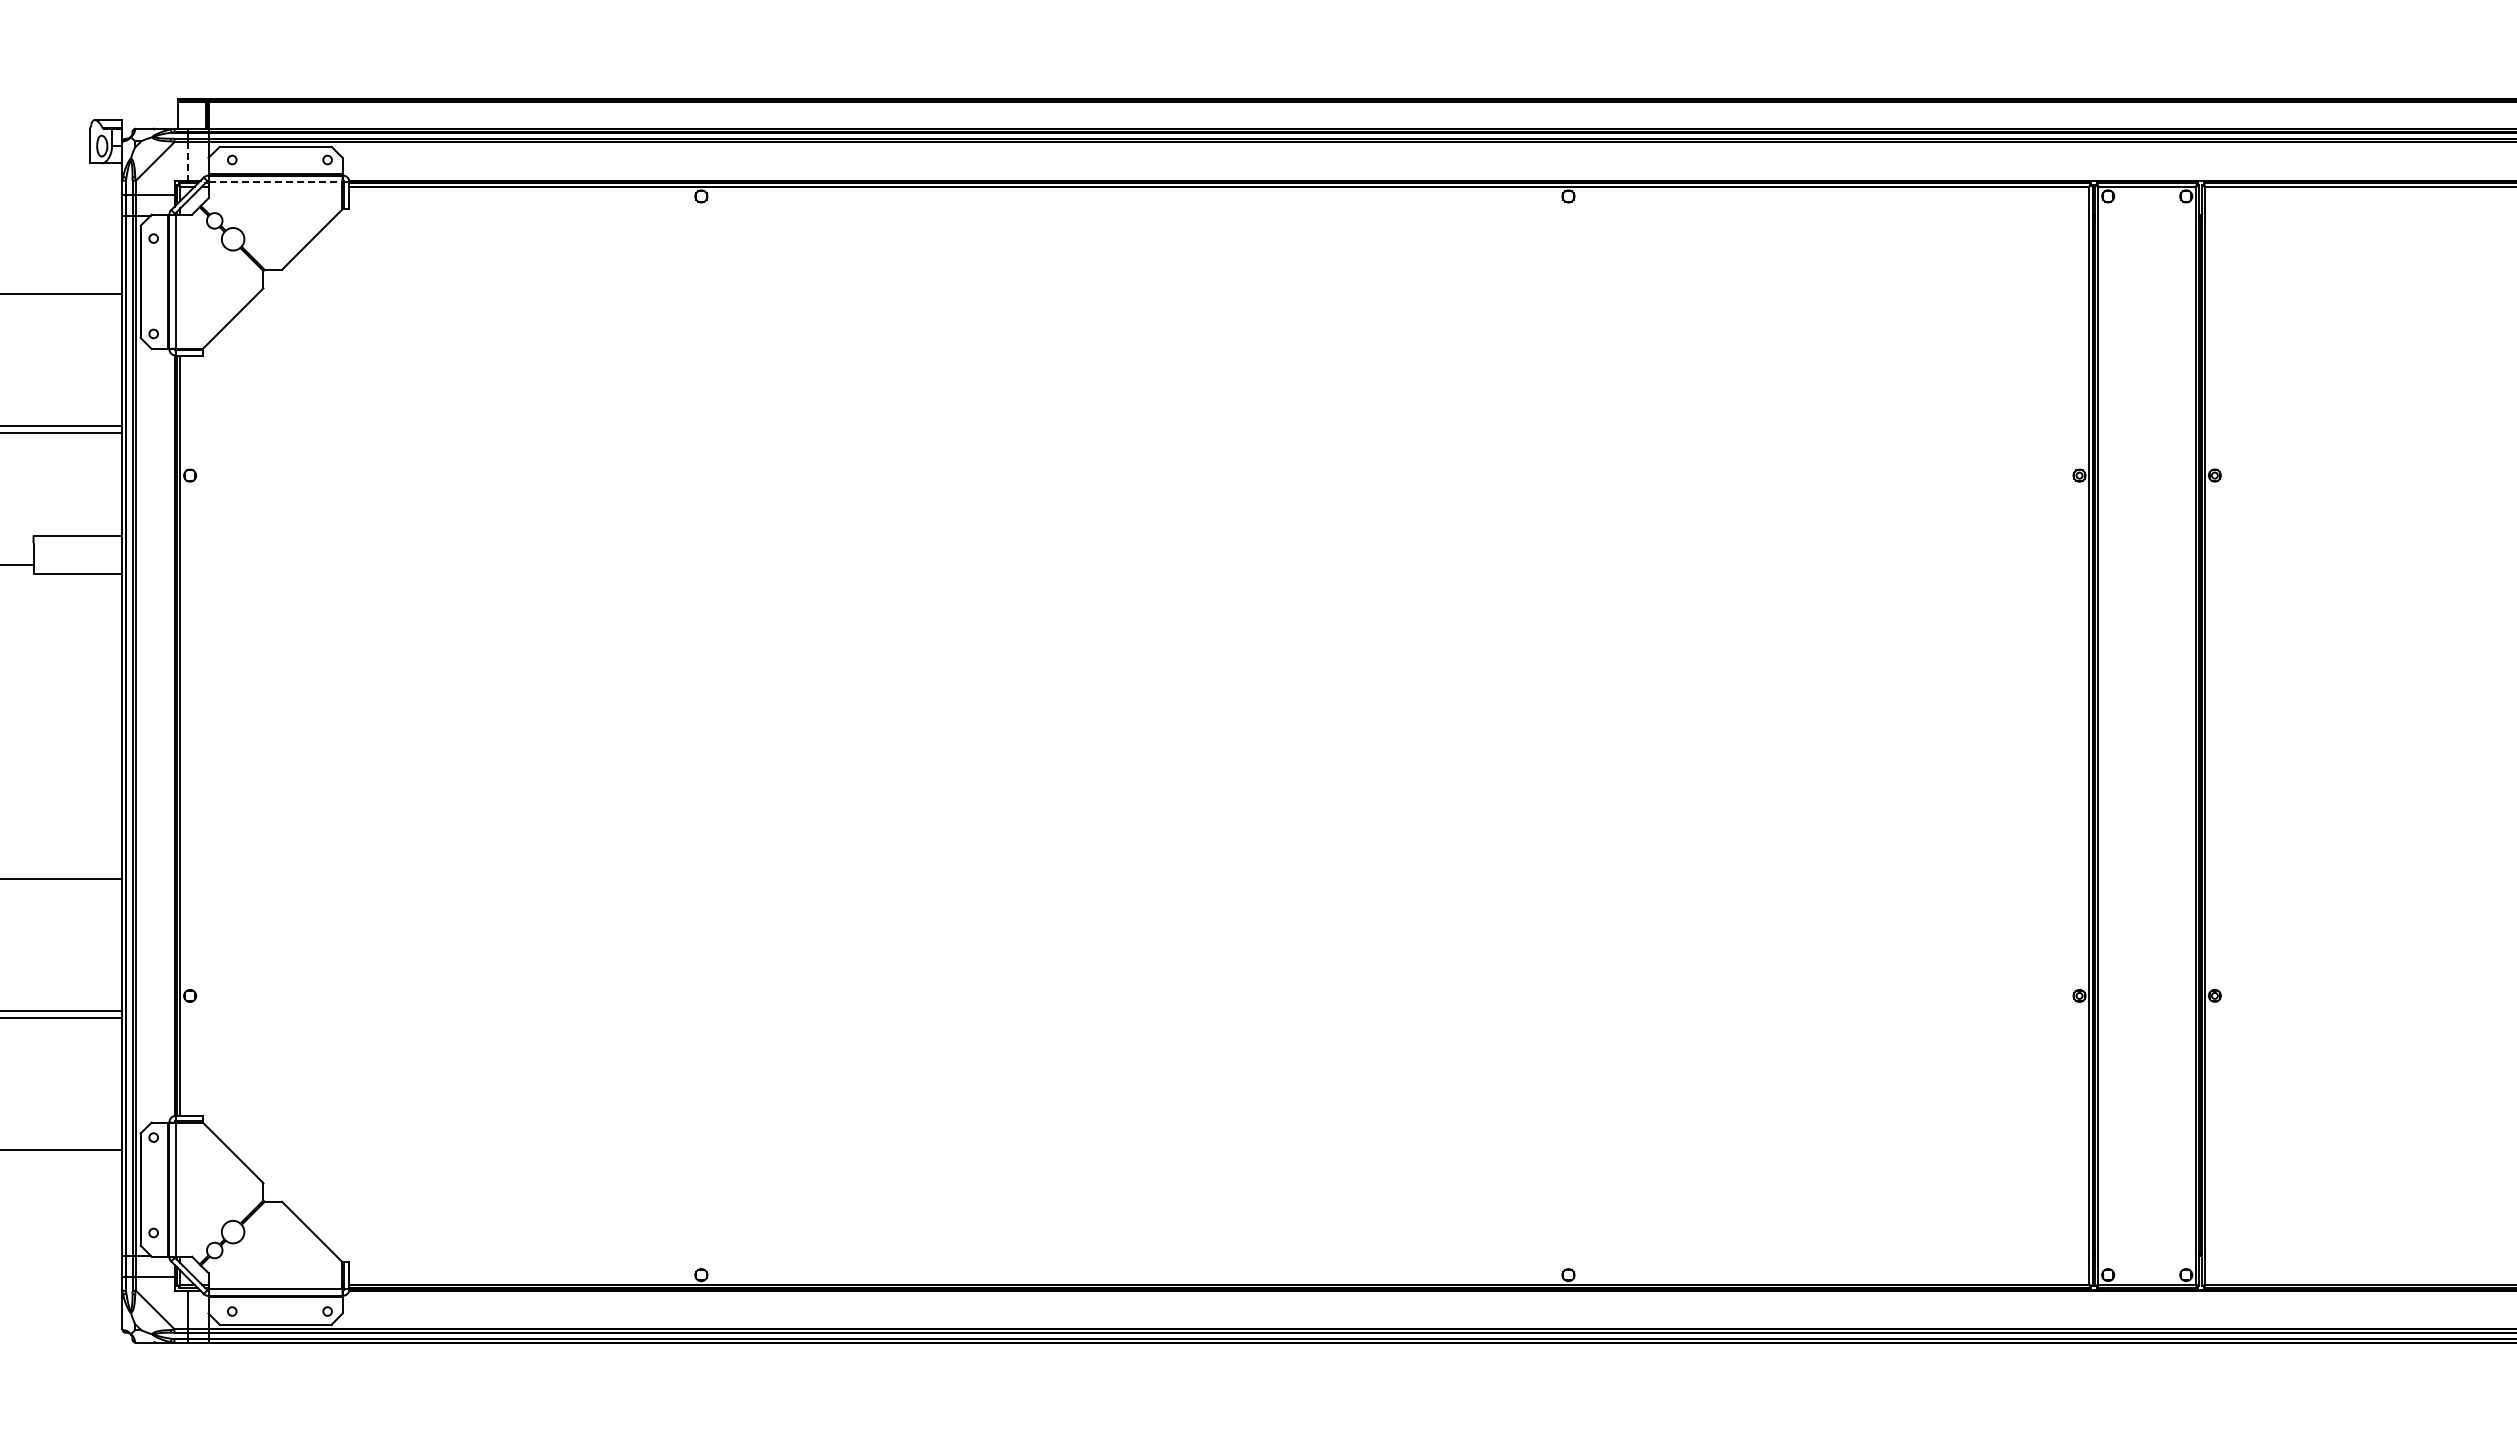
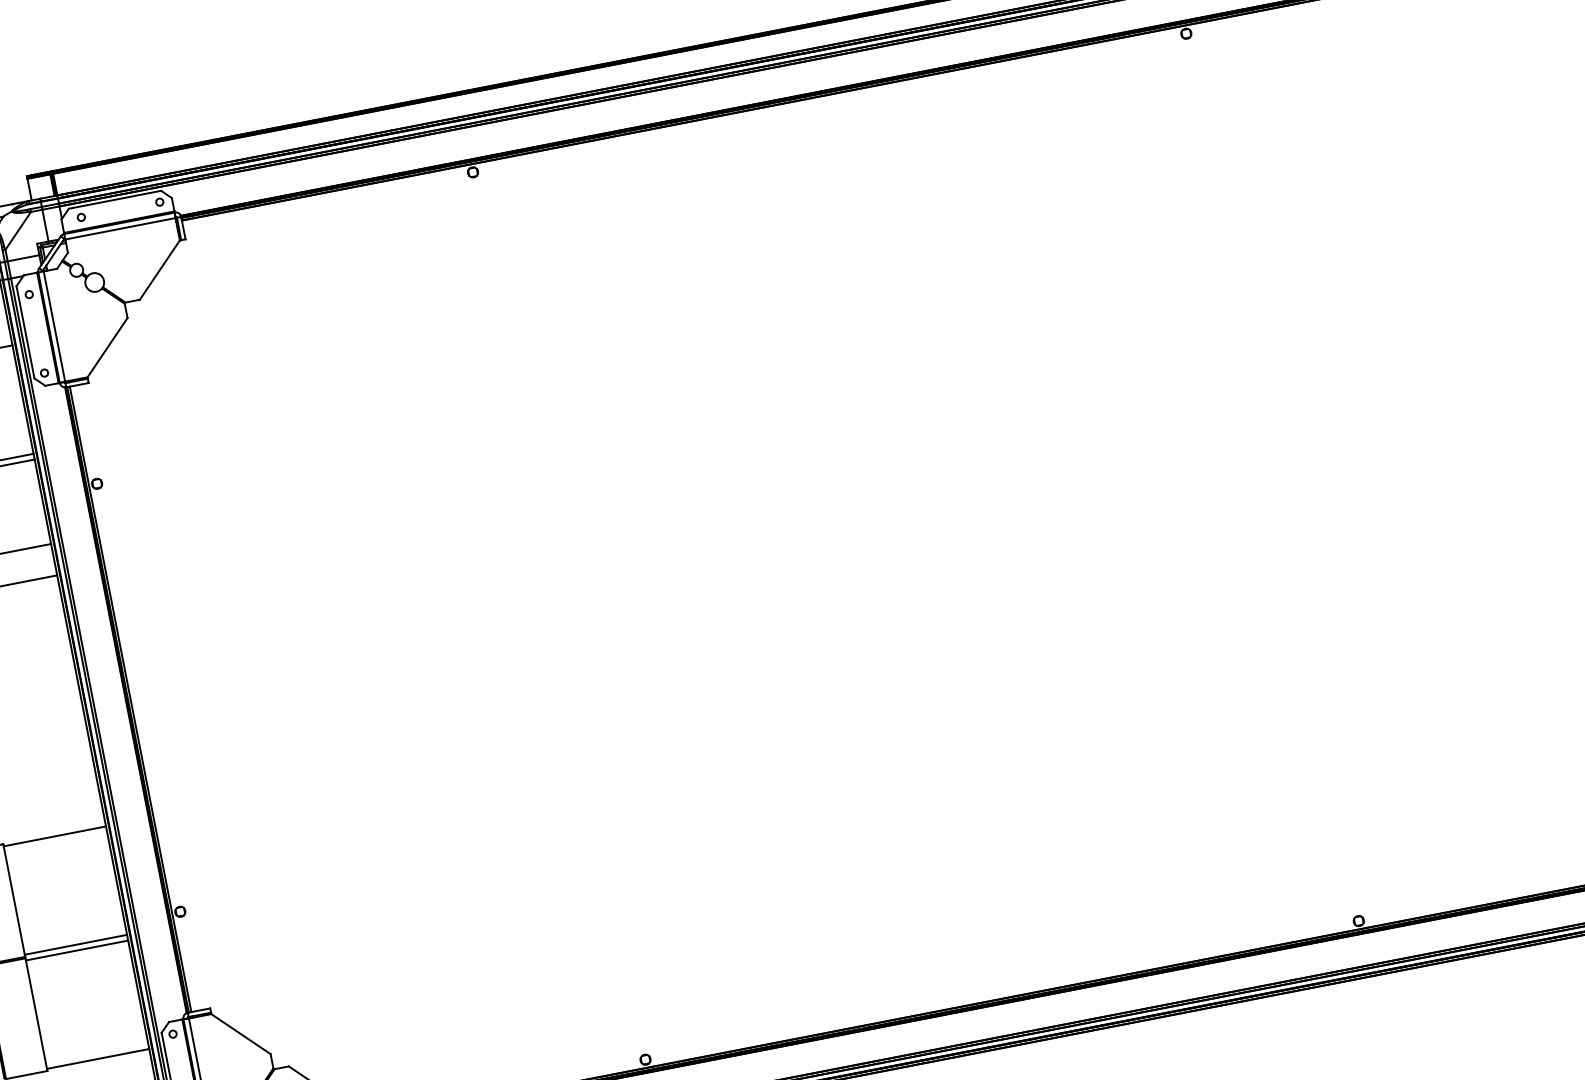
line: (188, 162) -> (45, 226), dashed -> solid
line: (275, 182) -> (120, 229), dashed -> solid

